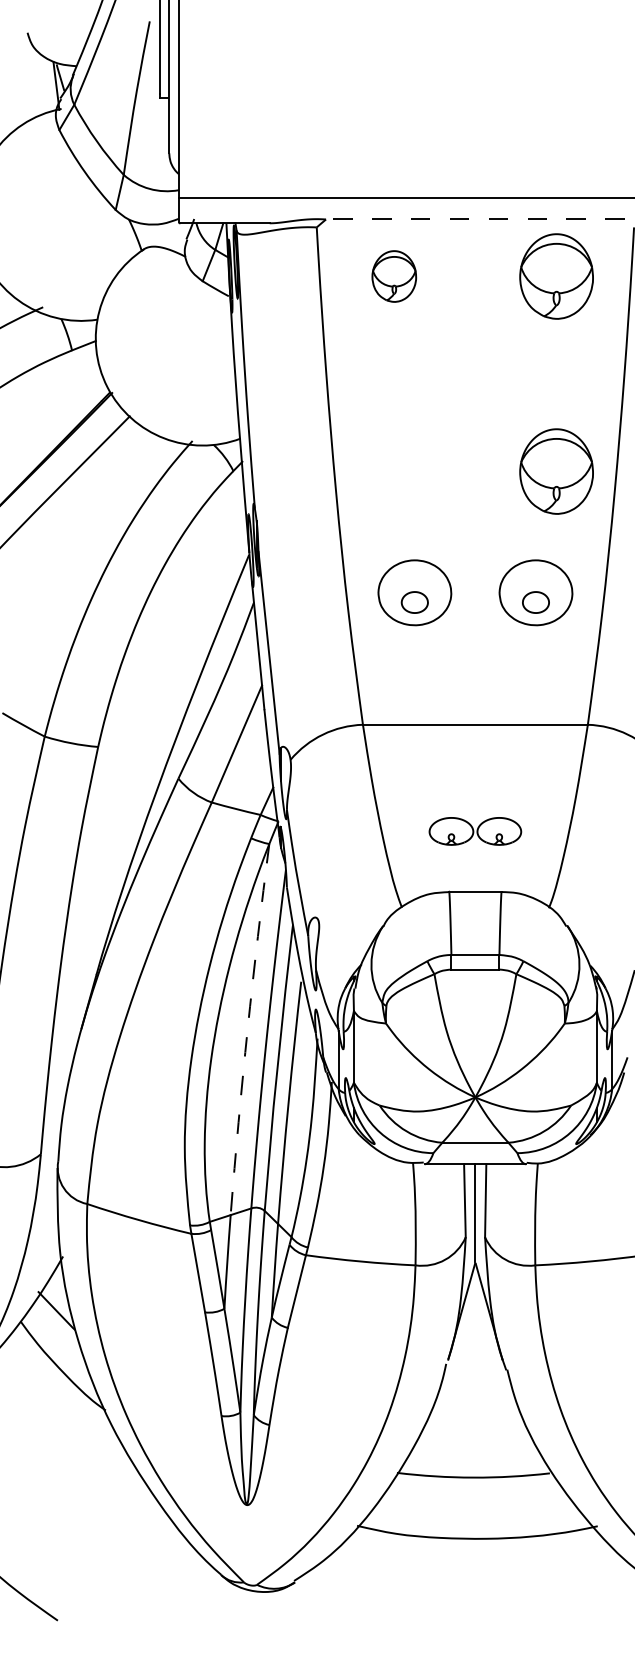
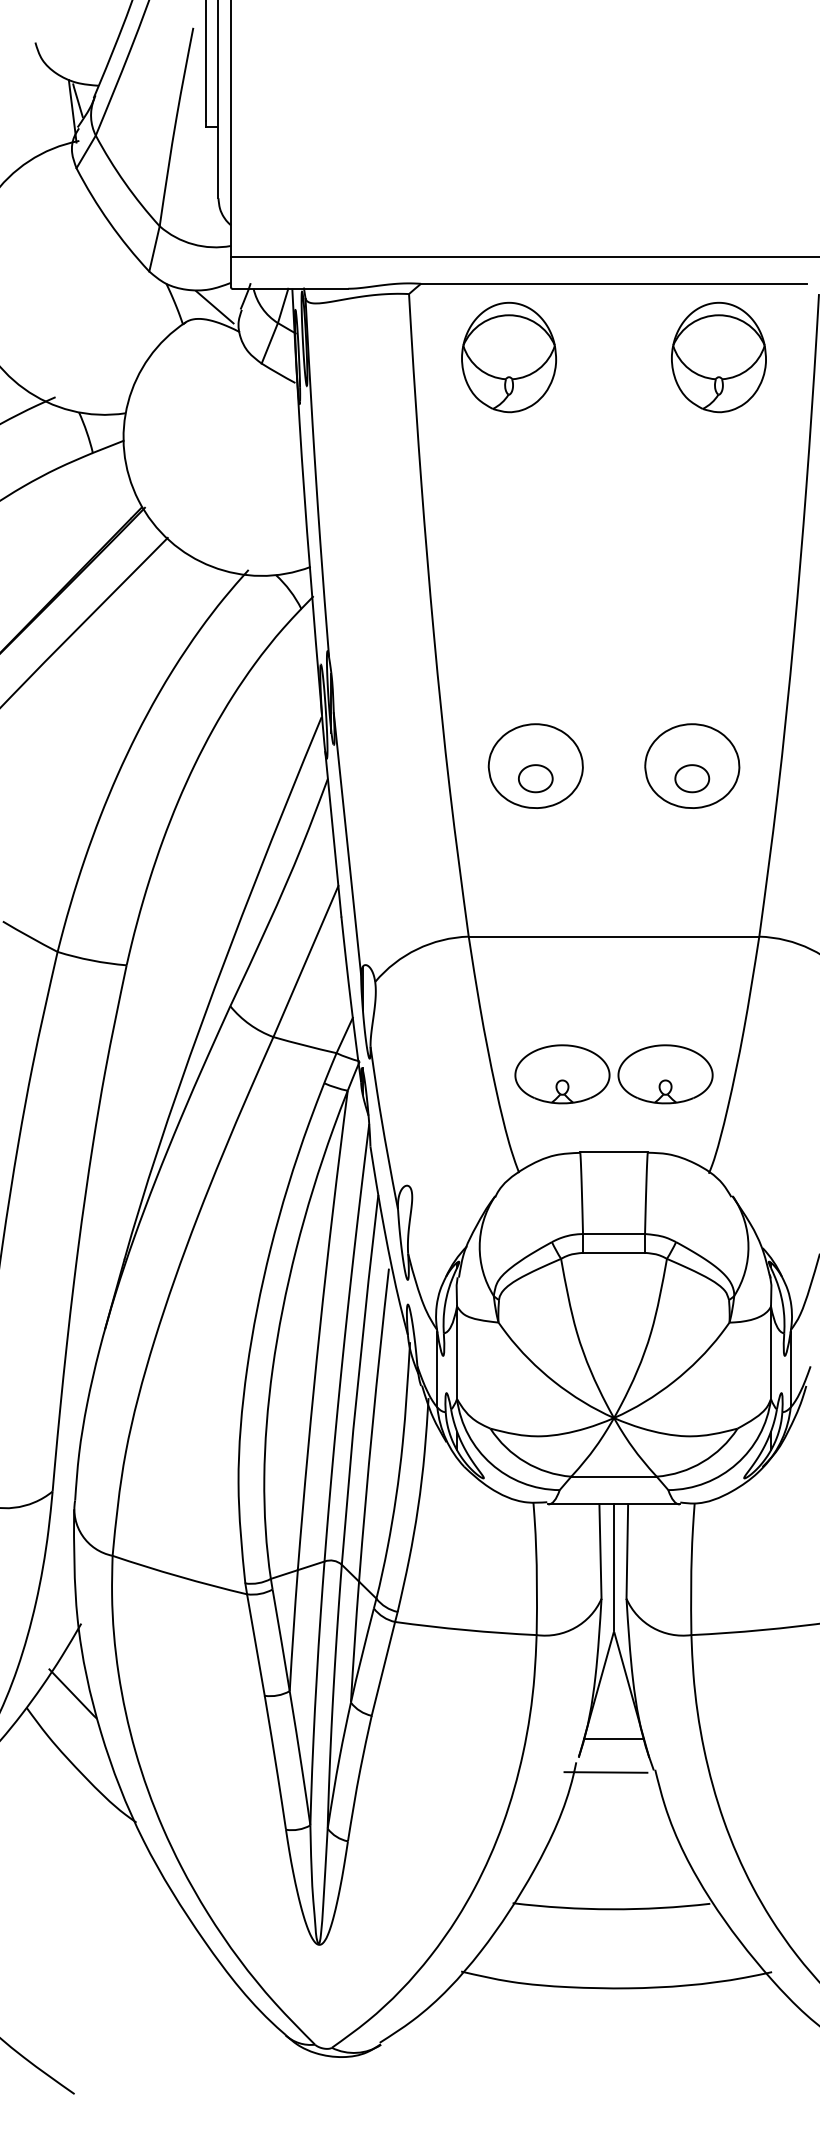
line: (475, 219) -> (614, 283), dashed -> solid
line: (166, 237) -> (214, 307), added
part: (394, 276) -> (509, 357), size x1.67
part: (556, 471) -> (718, 609), removed
part: (475, 831) -> (613, 1074), size x1.67
arc: (247, 1029) -> (319, 1330), dashed -> solid
line: (475, 1346) -> (614, 1739), added
line: (468, 1371) -> (605, 1772), added

